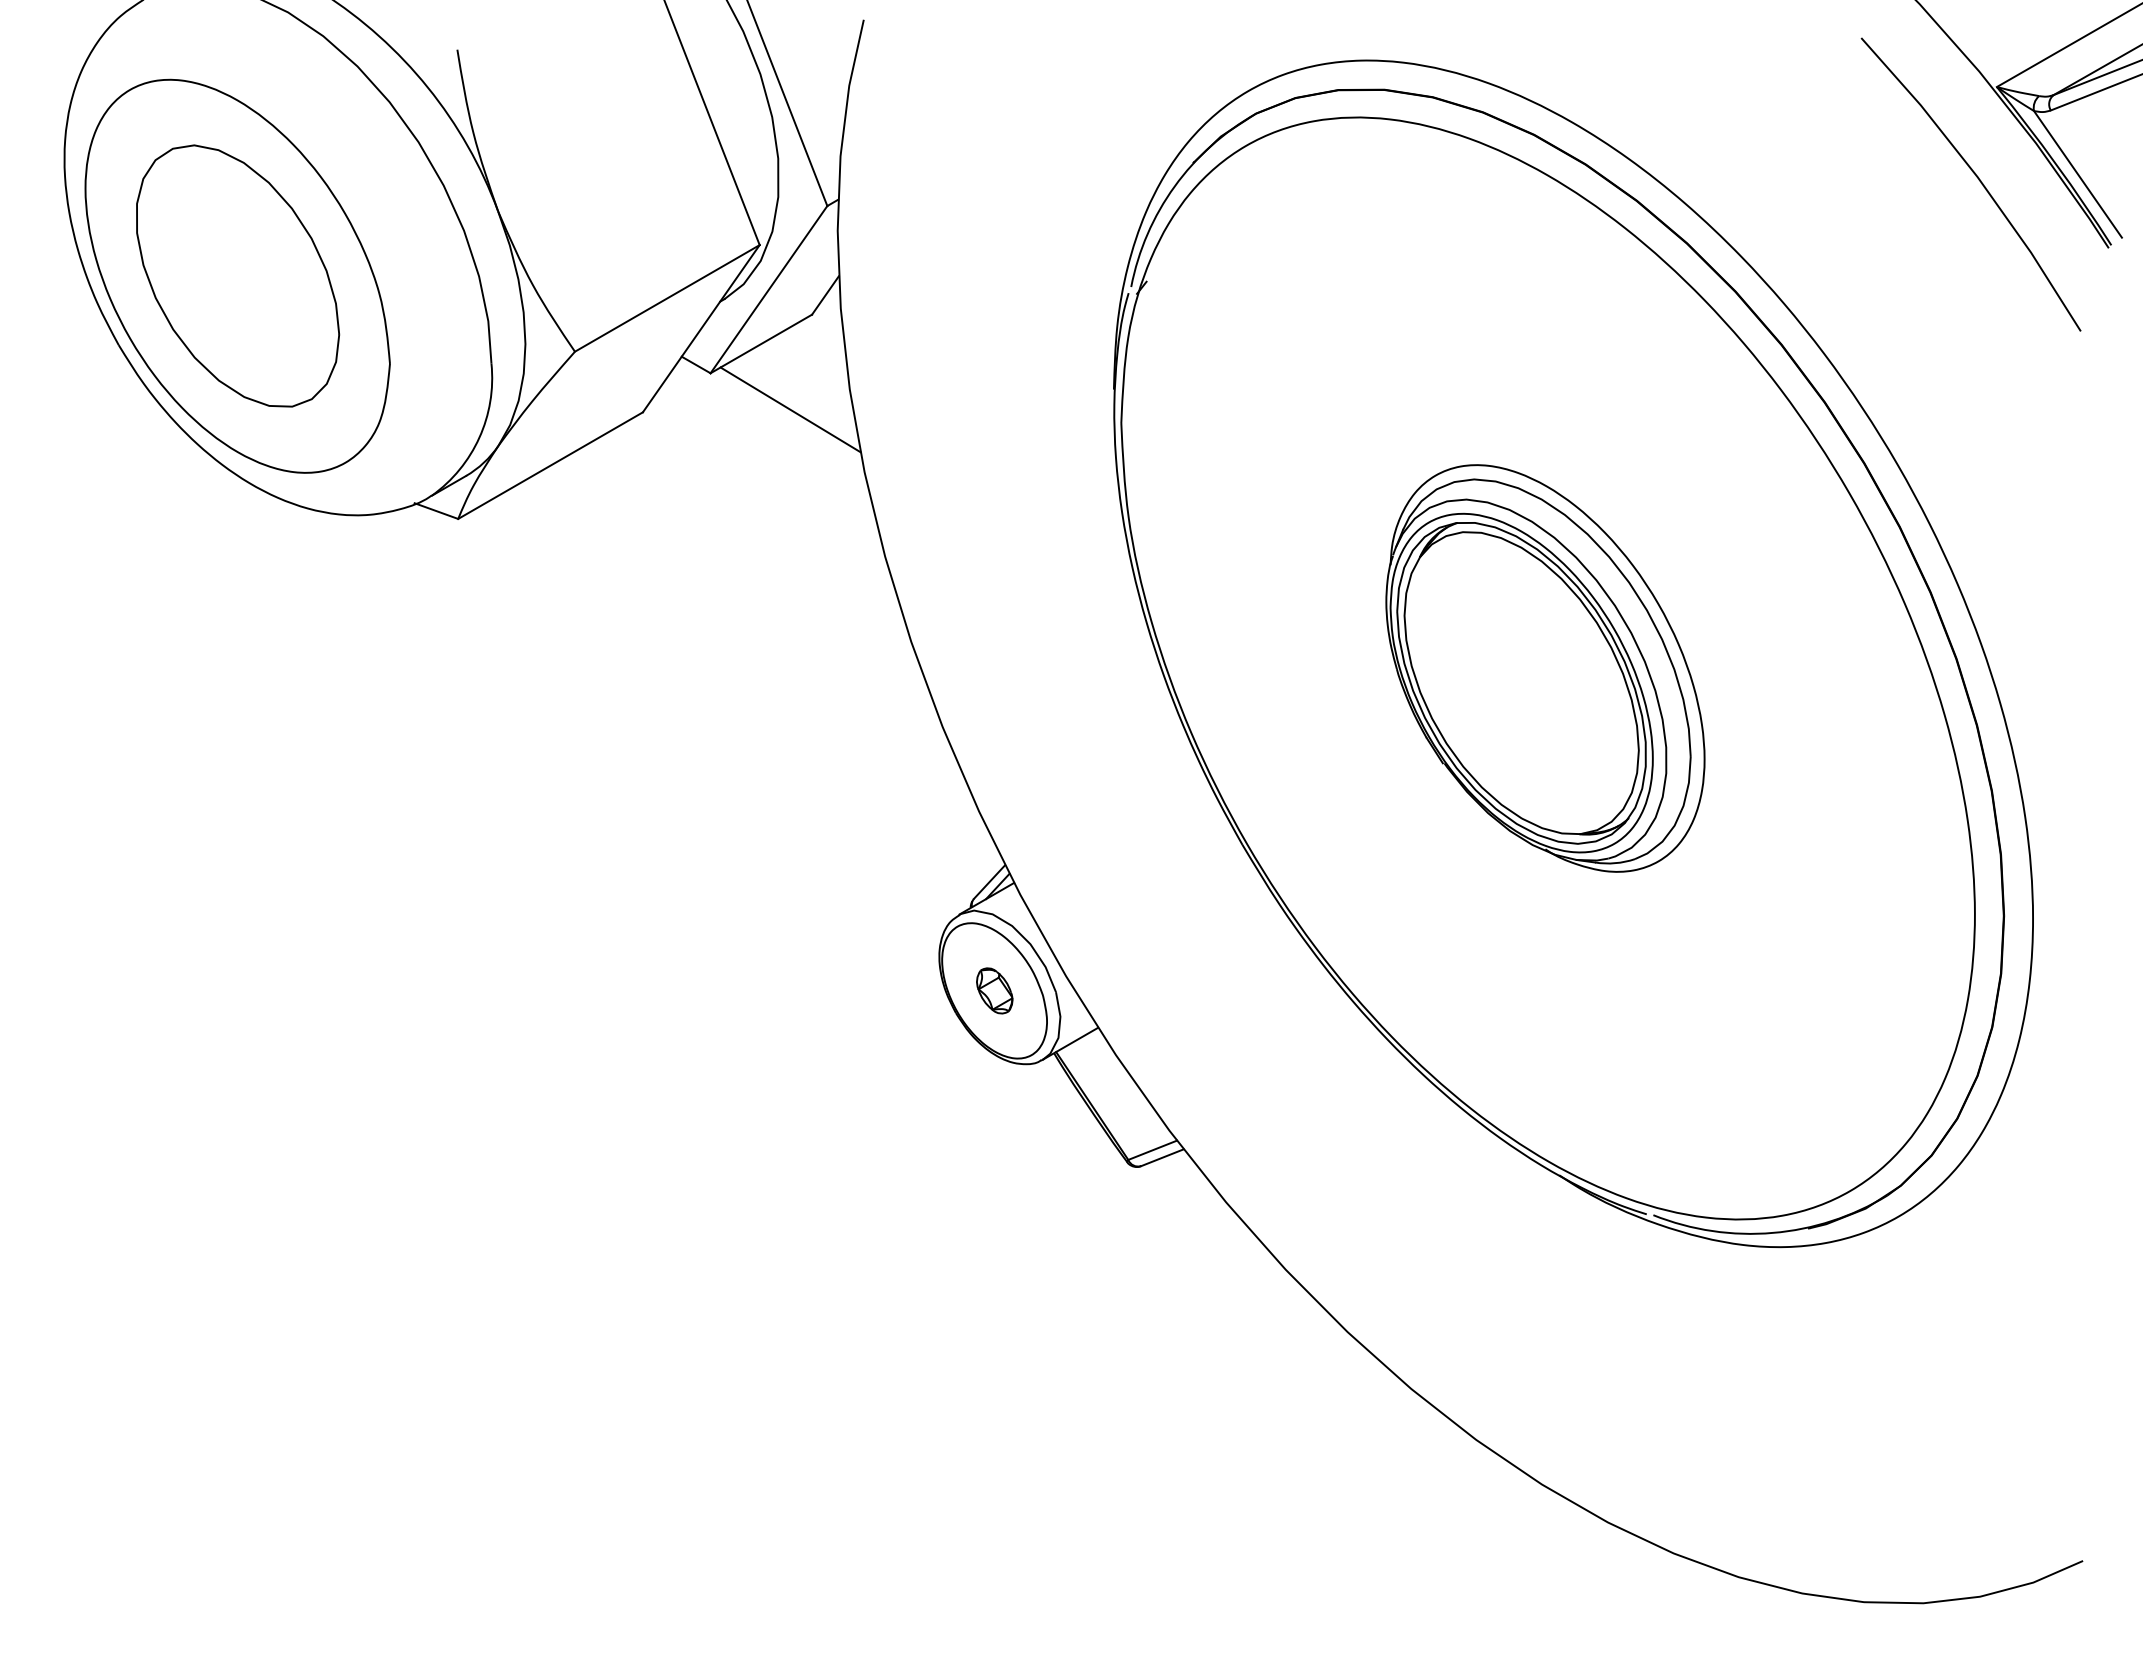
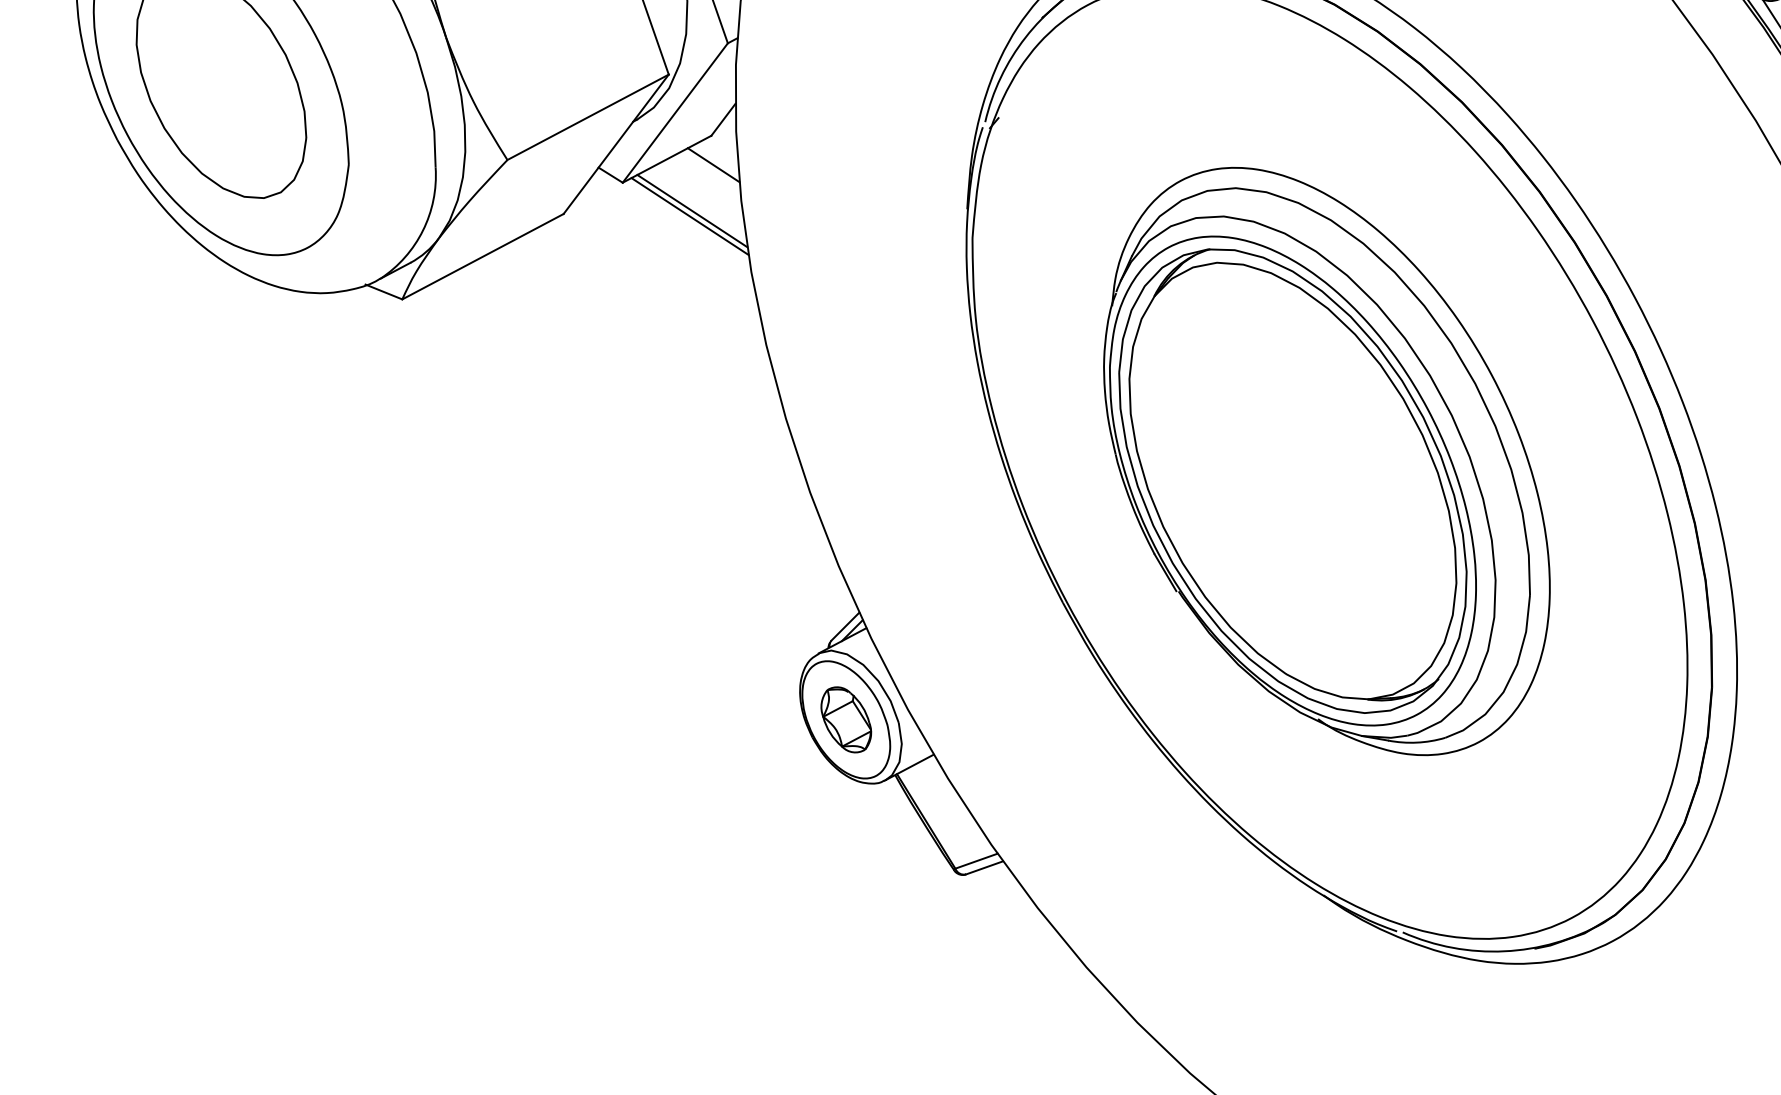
line: (815, 348) -> (713, 164), added
line: (792, 403) -> (691, 211), added
part: (1545, 668) -> (1327, 461), size x1.67
part: (994, 990) -> (846, 719), size x1.67

